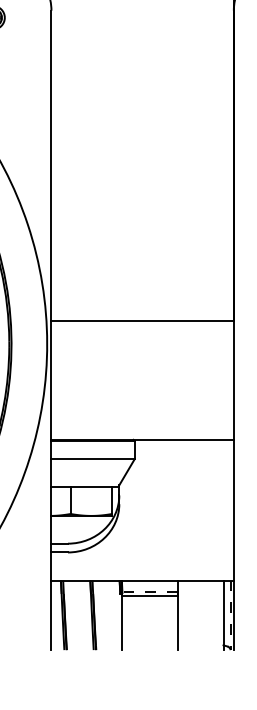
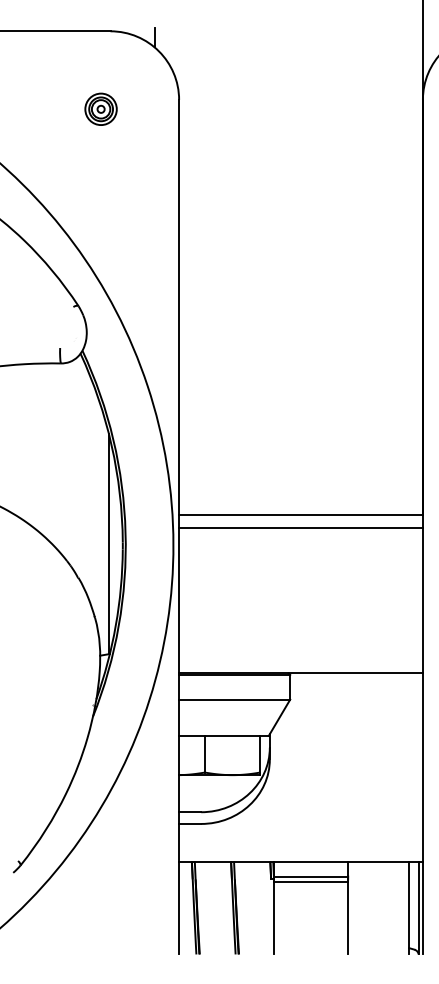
line: (142, 331) -> (300, 528), added
line: (149, 591) -> (310, 876), dashed -> solid
line: (230, 615) -> (418, 908), dashed -> solid

